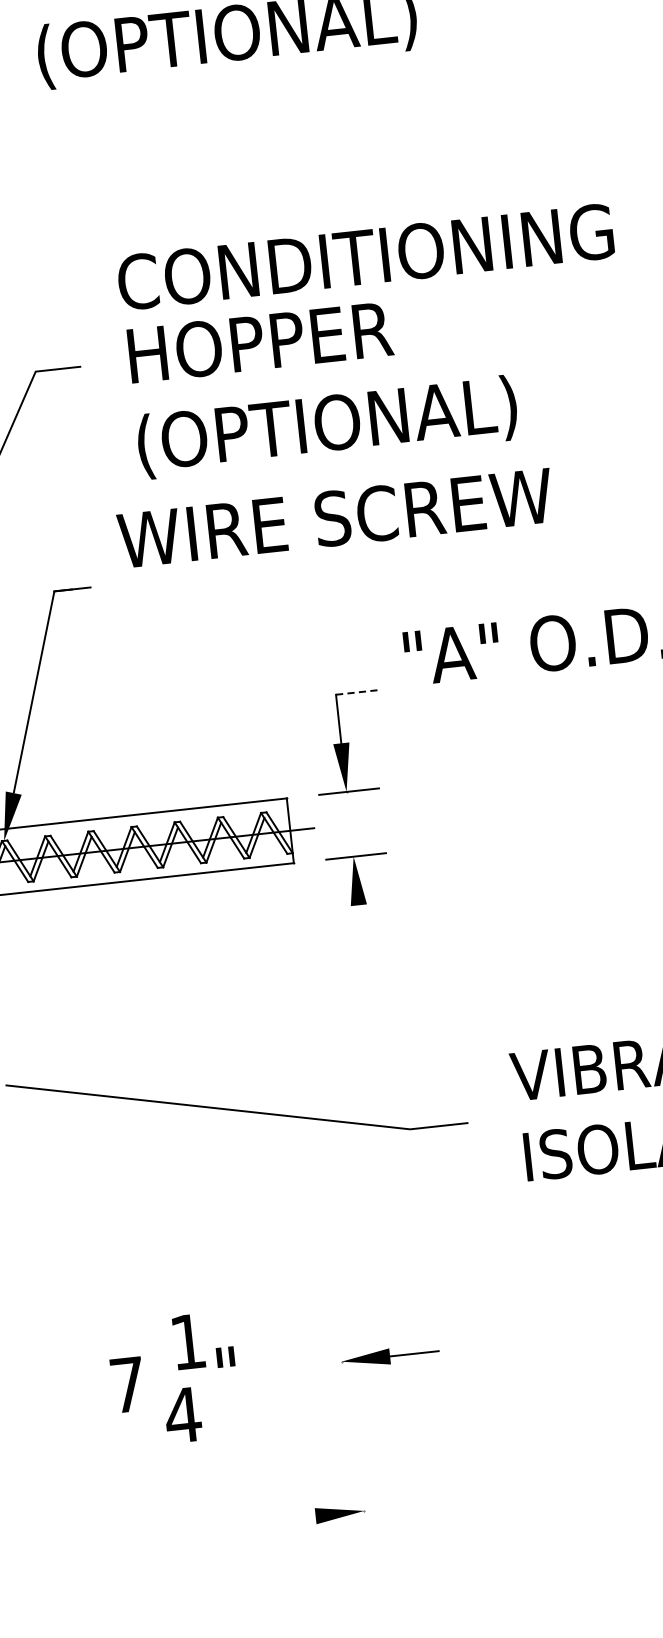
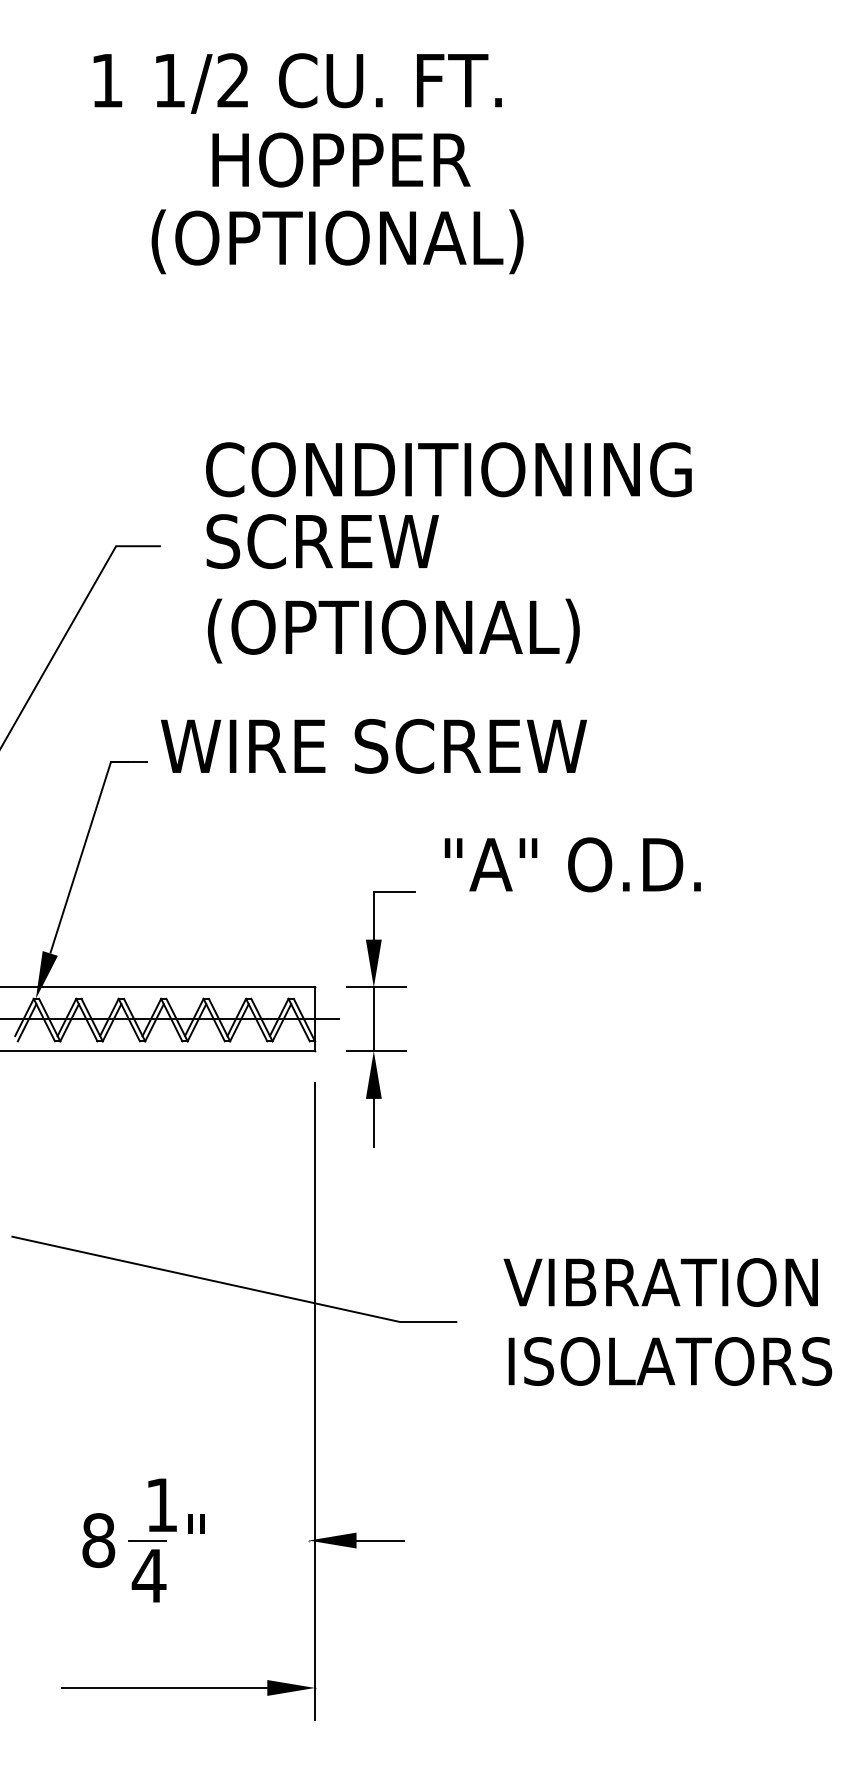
text: (259, 342) -> (336, 541), HOPPER -> SCREW
text: (335, 518) -> (373, 746), moved
line: (357, 692) -> (394, 891), dashed -> solid
line: (349, 824) -> (373, 1019), added
line: (361, 929) -> (373, 1122), added
line: (332, 1218) -> (315, 1400), added
line: (177, 1379) -> (147, 1540), added
text: (127, 1384) -> (98, 1540), 7 -> 8
line: (211, 1527) -> (164, 1687), added

